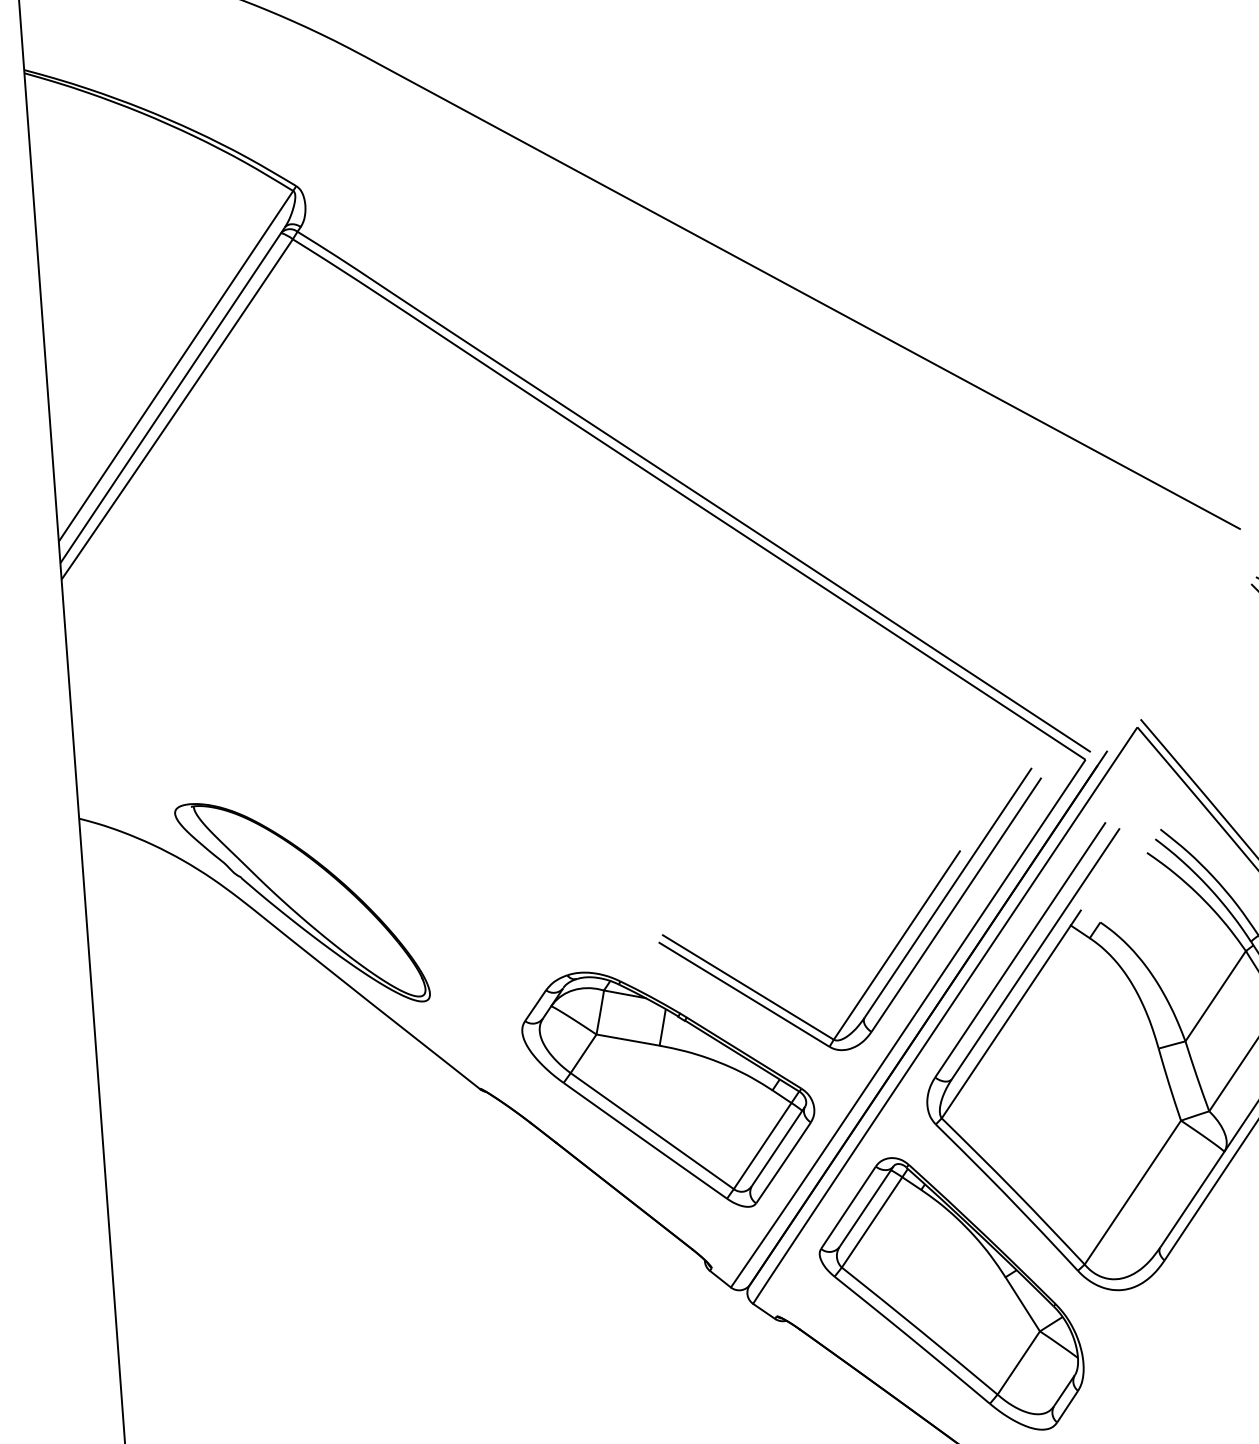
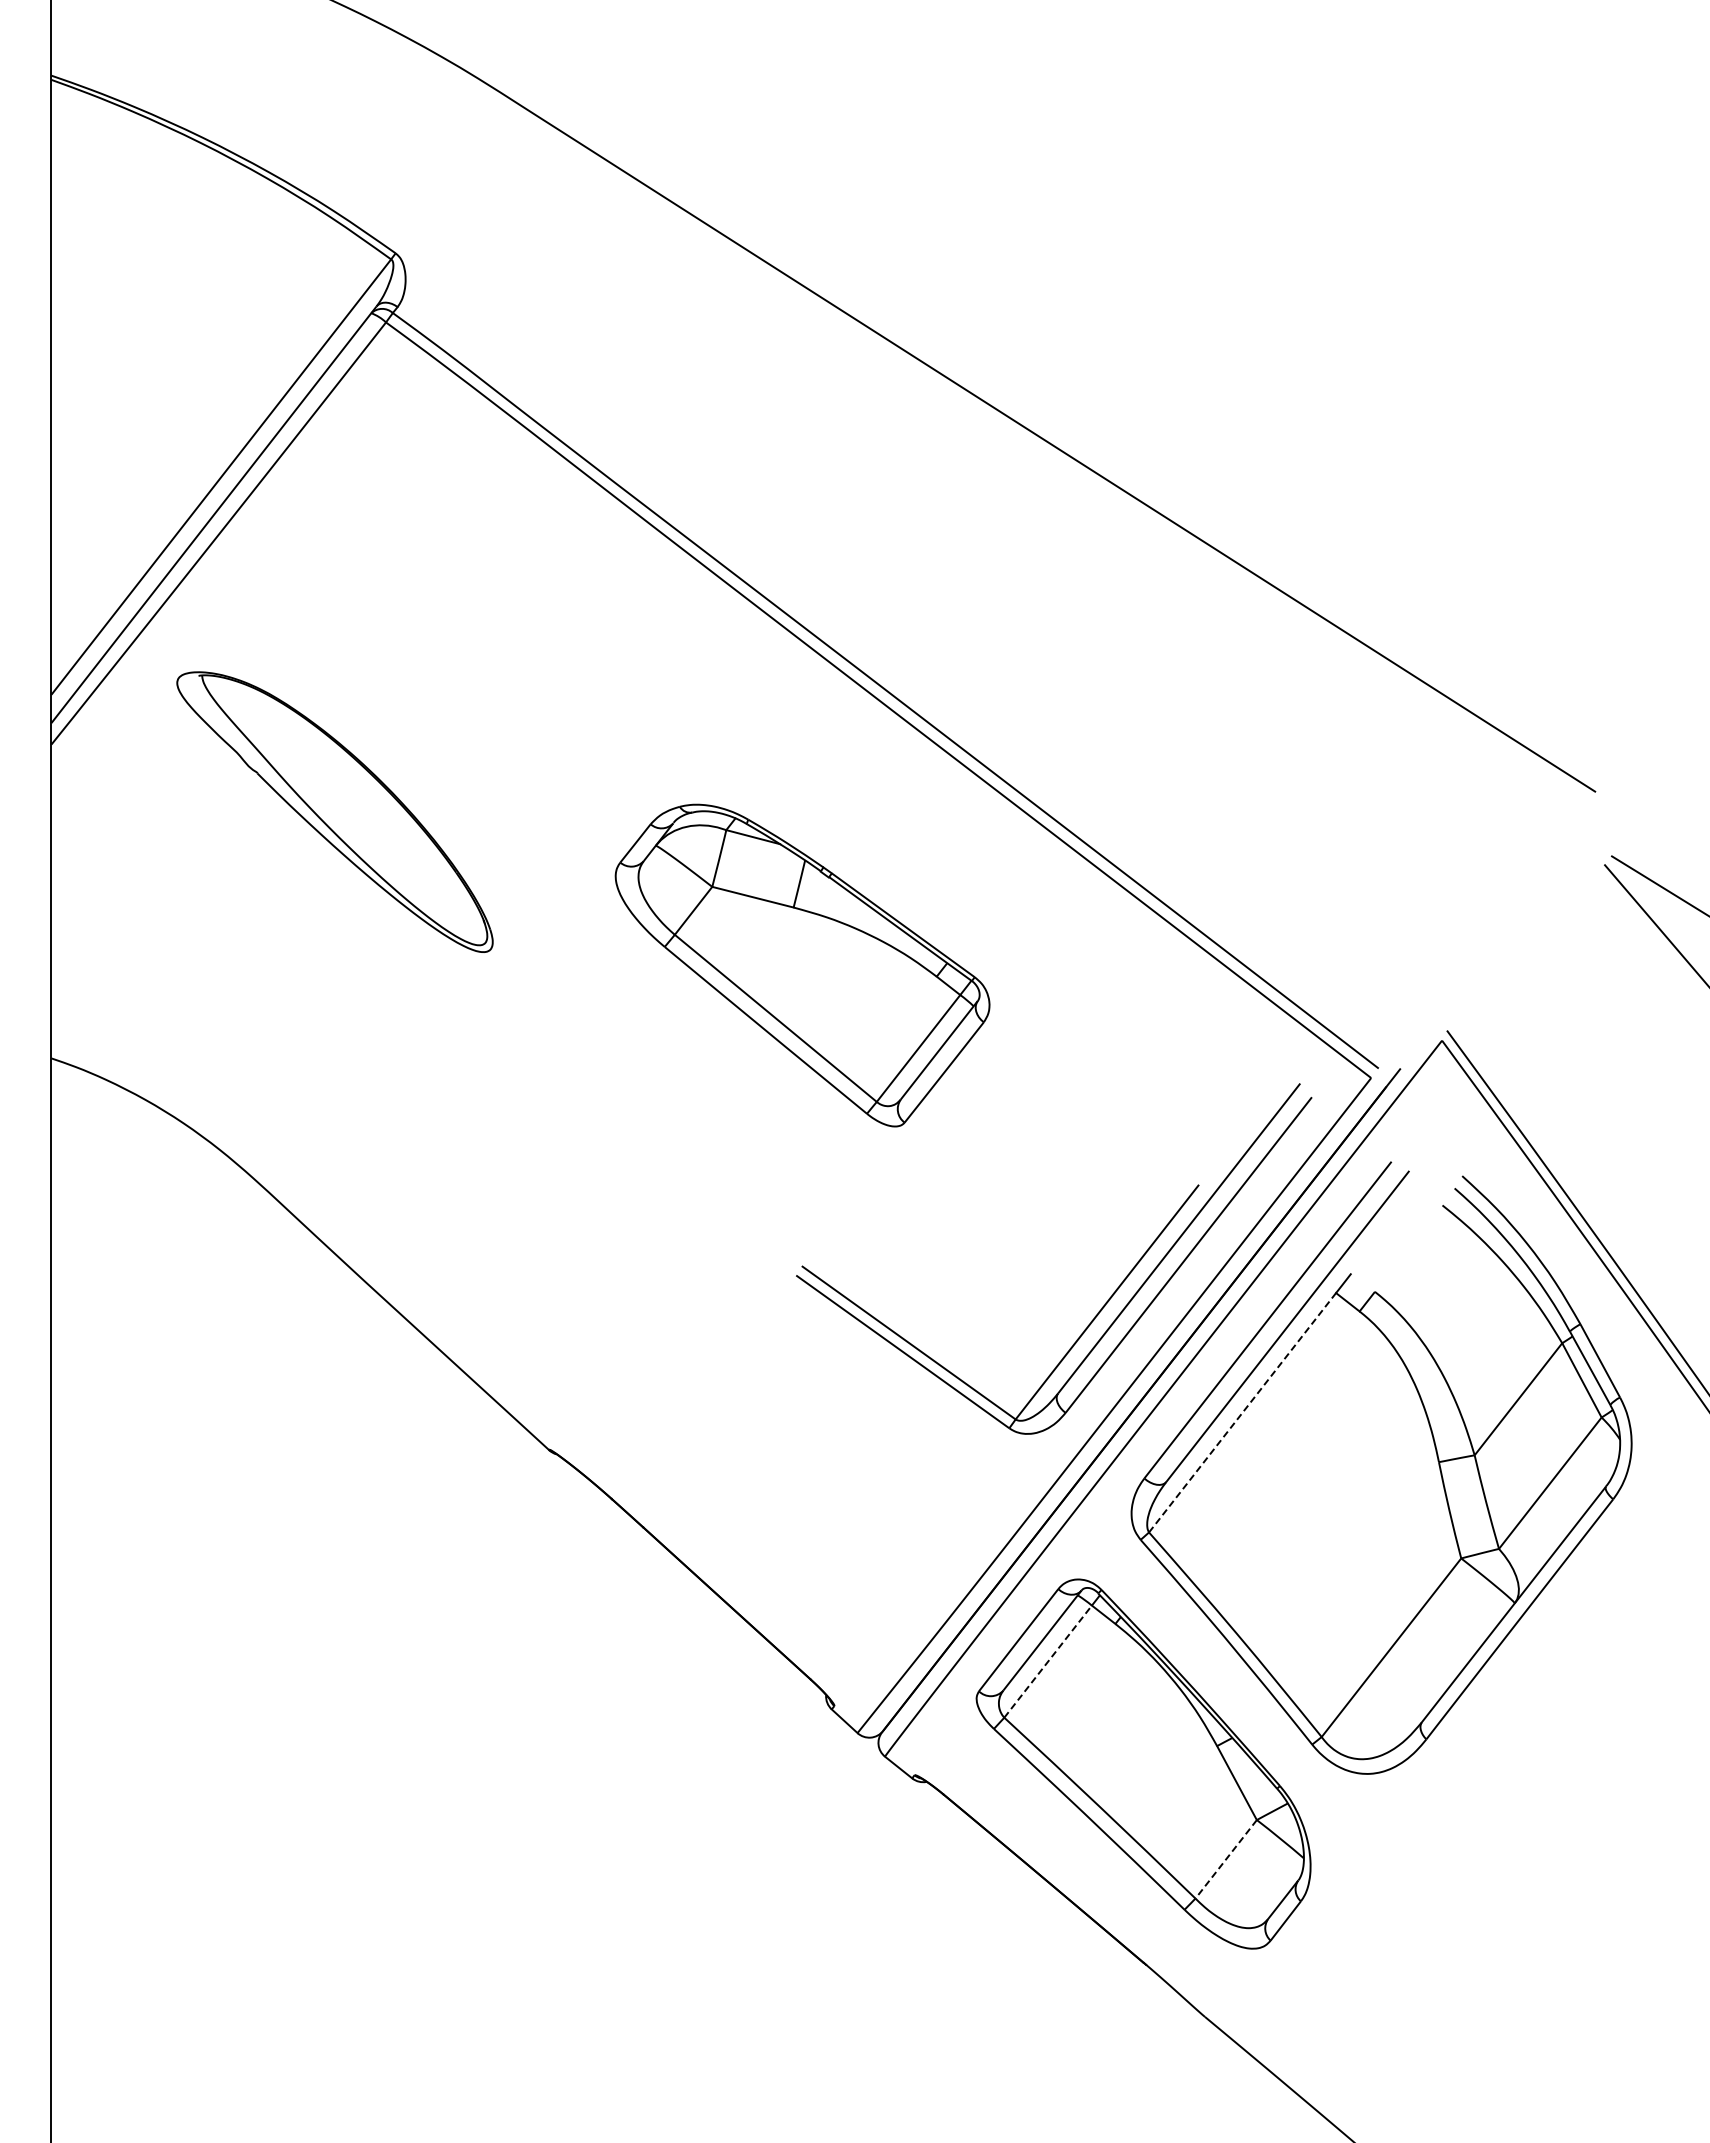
part: (302, 902) -> (334, 811), moved
line: (1006, 1021) -> (1242, 1412), solid -> dashed
part: (669, 1089) -> (802, 965), moved
line: (872, 1222) -> (1048, 1661), solid -> dashed
line: (1019, 1363) -> (1226, 1859), solid -> dashed

